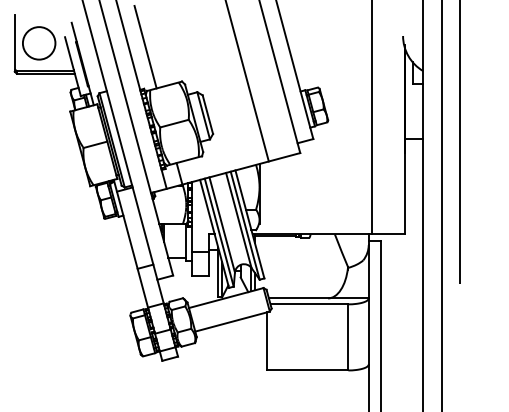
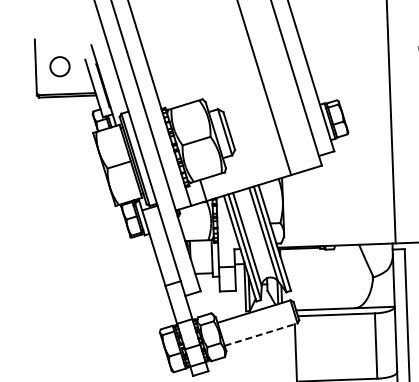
circle: (38, 43) -> (59, 66), size x0.6
line: (145, 46) -> (165, 65), removed
line: (232, 321) -> (261, 334), solid -> dashed

